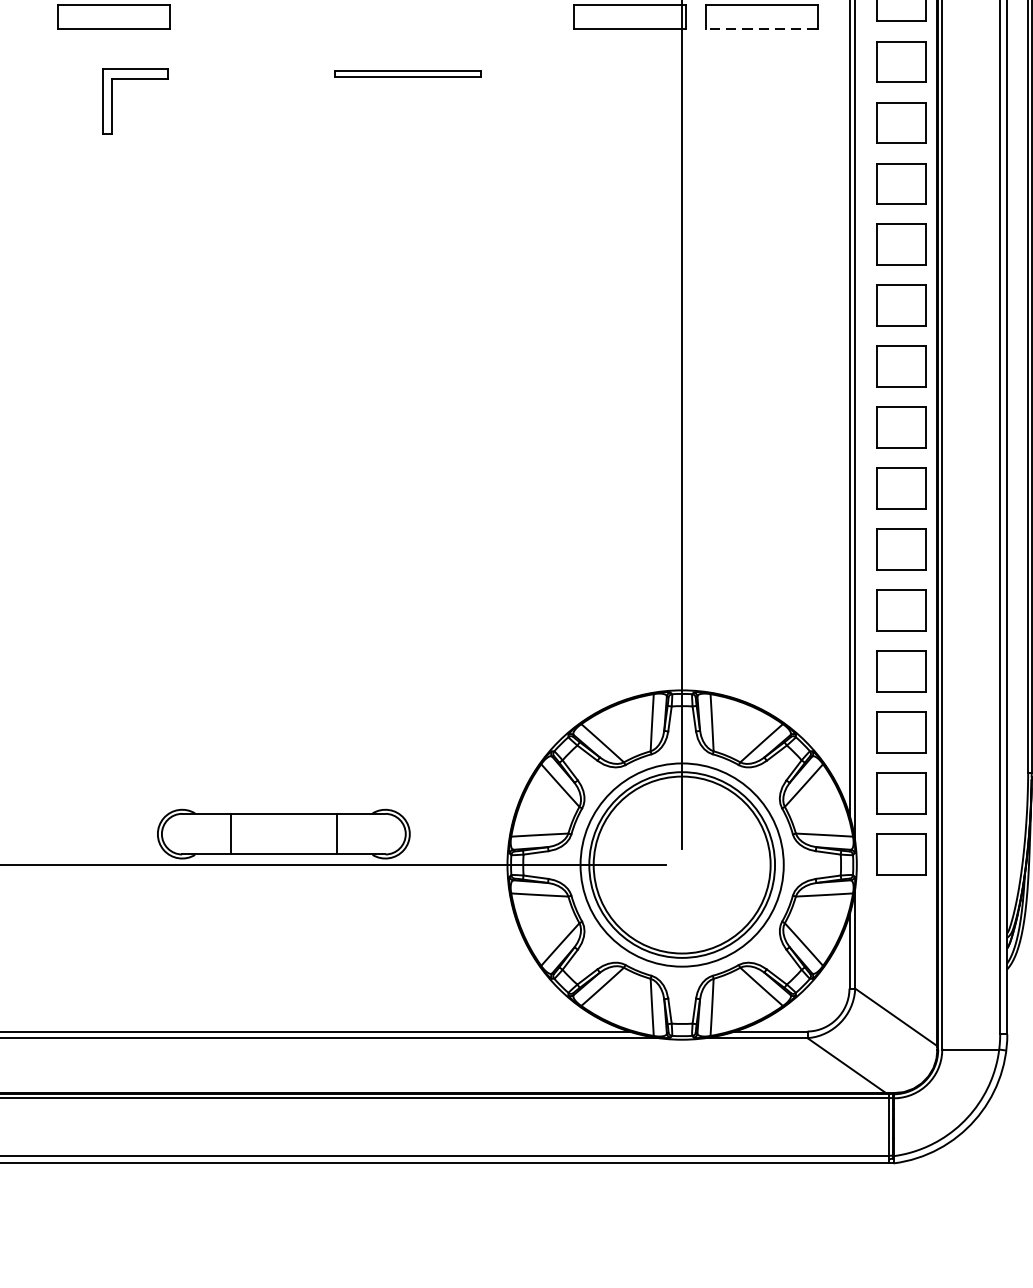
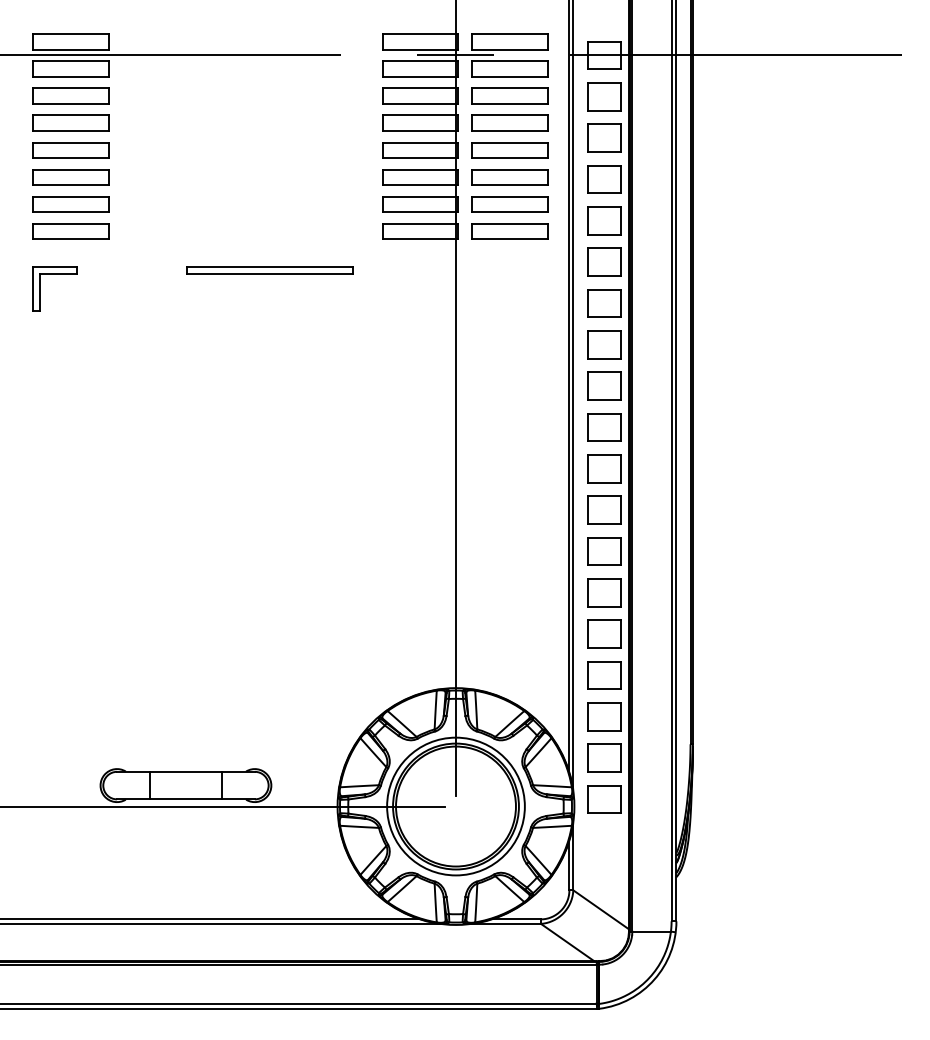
line: (761, 28) -> (509, 239), dashed -> solid
part: (407, 74) -> (269, 270), size x1.67
part: (134, 80) -> (54, 274), moved

